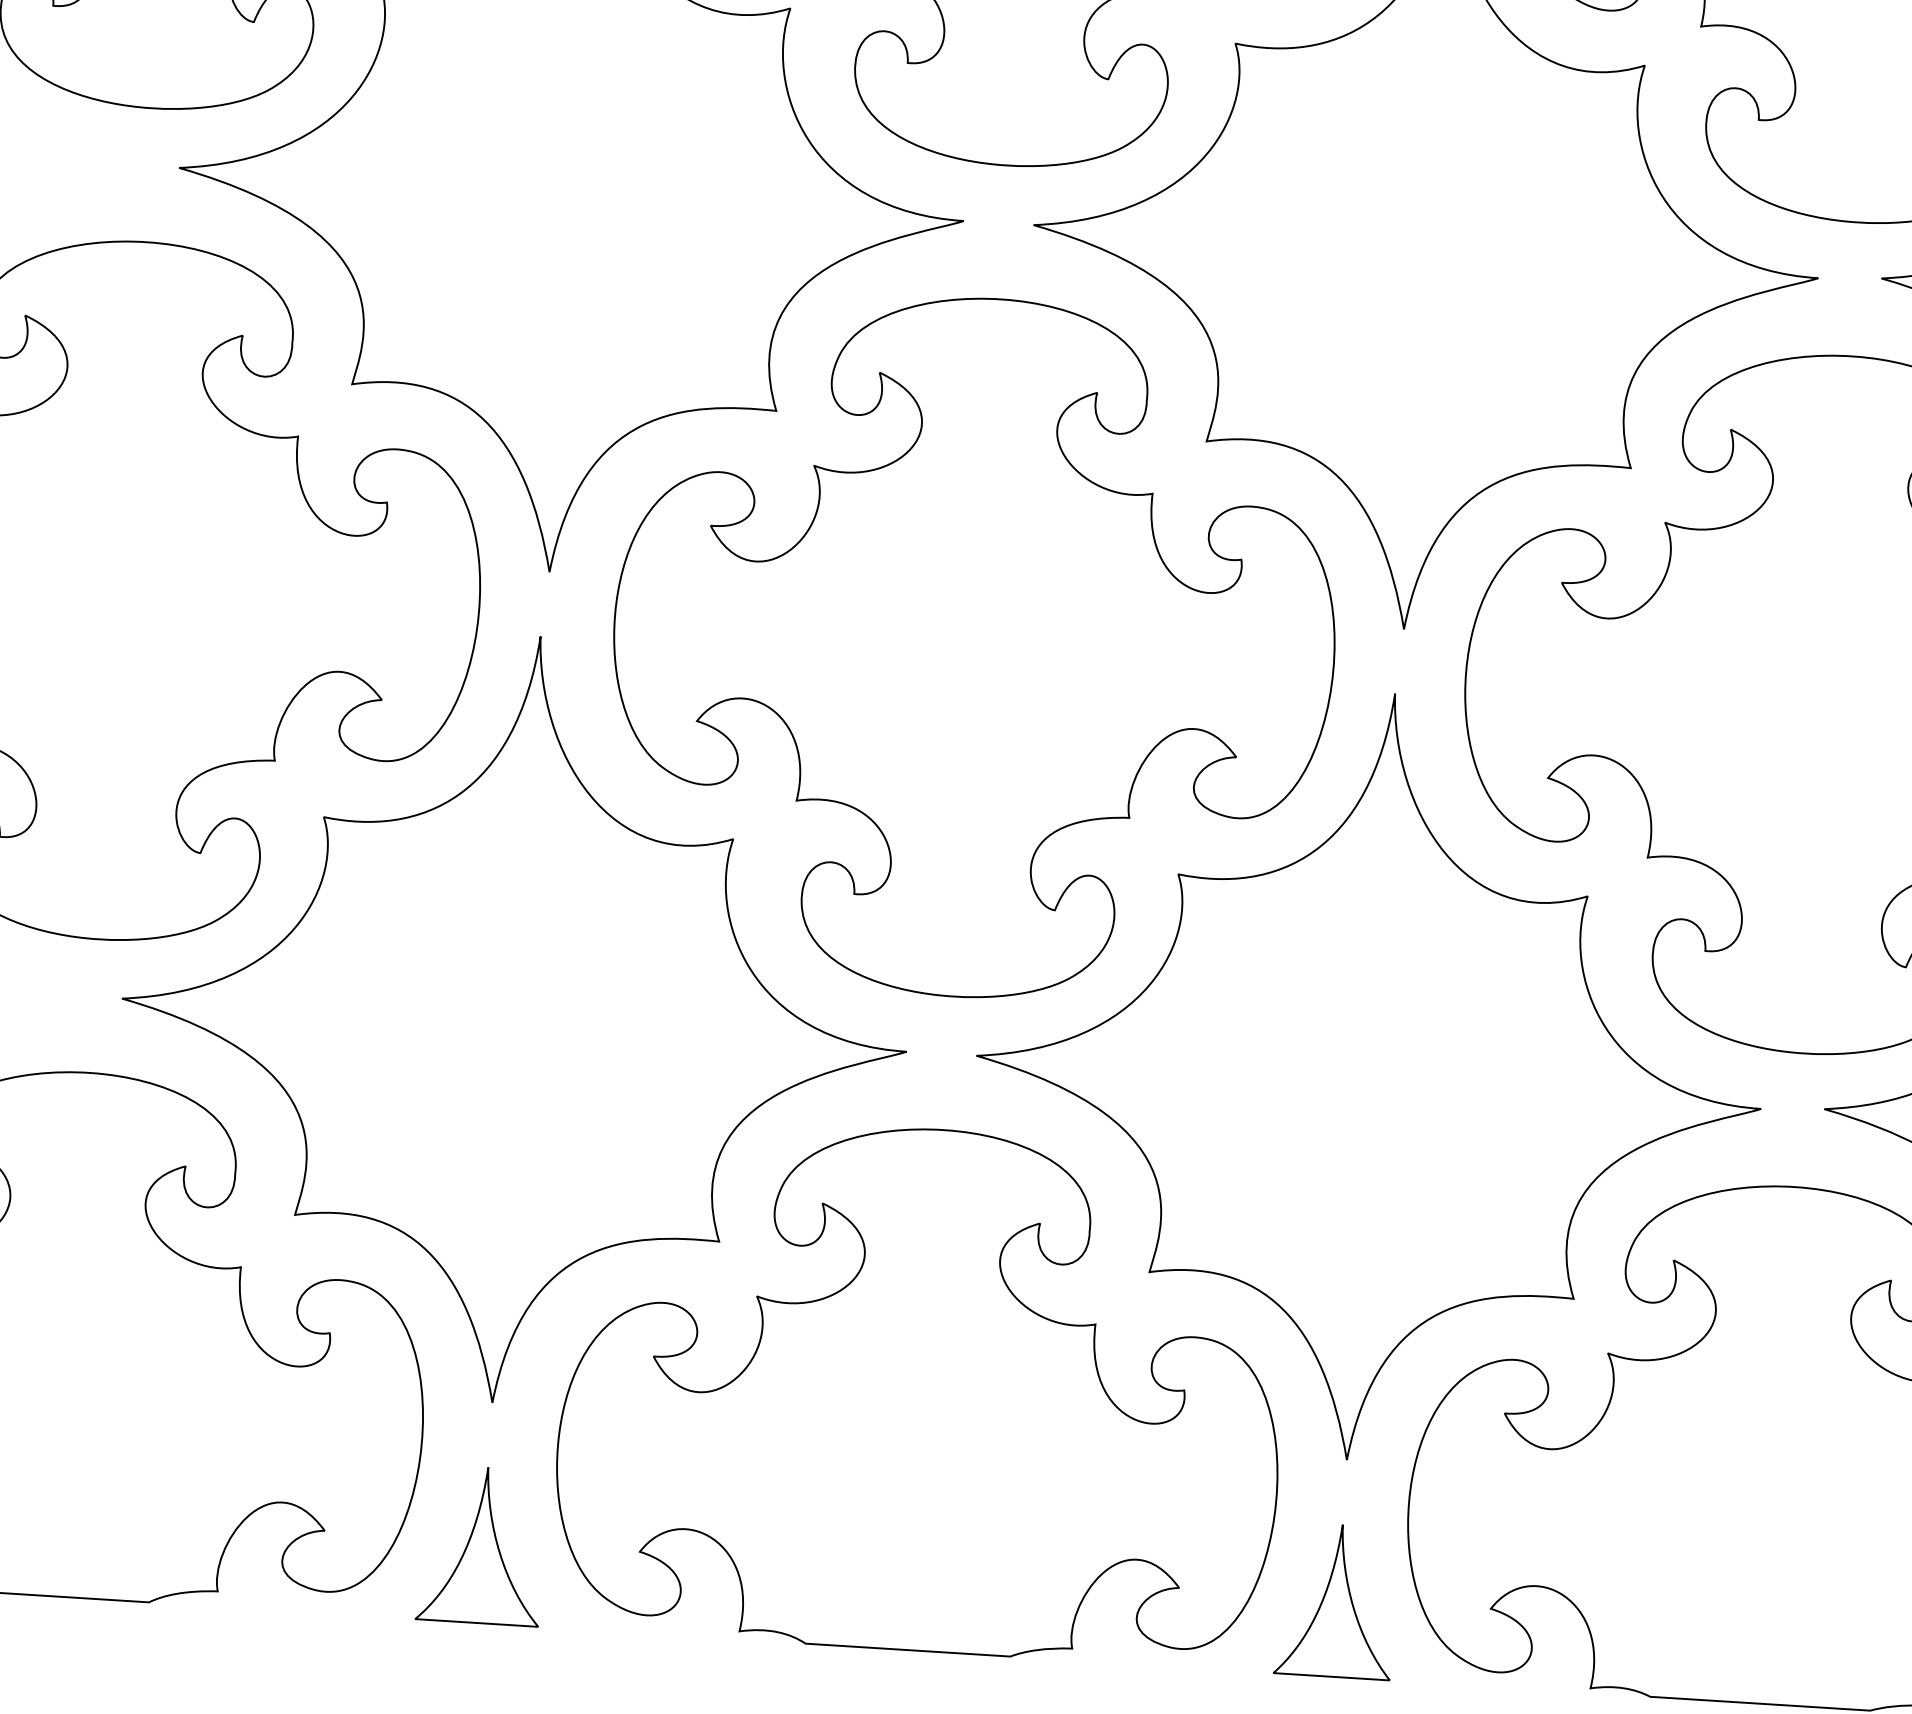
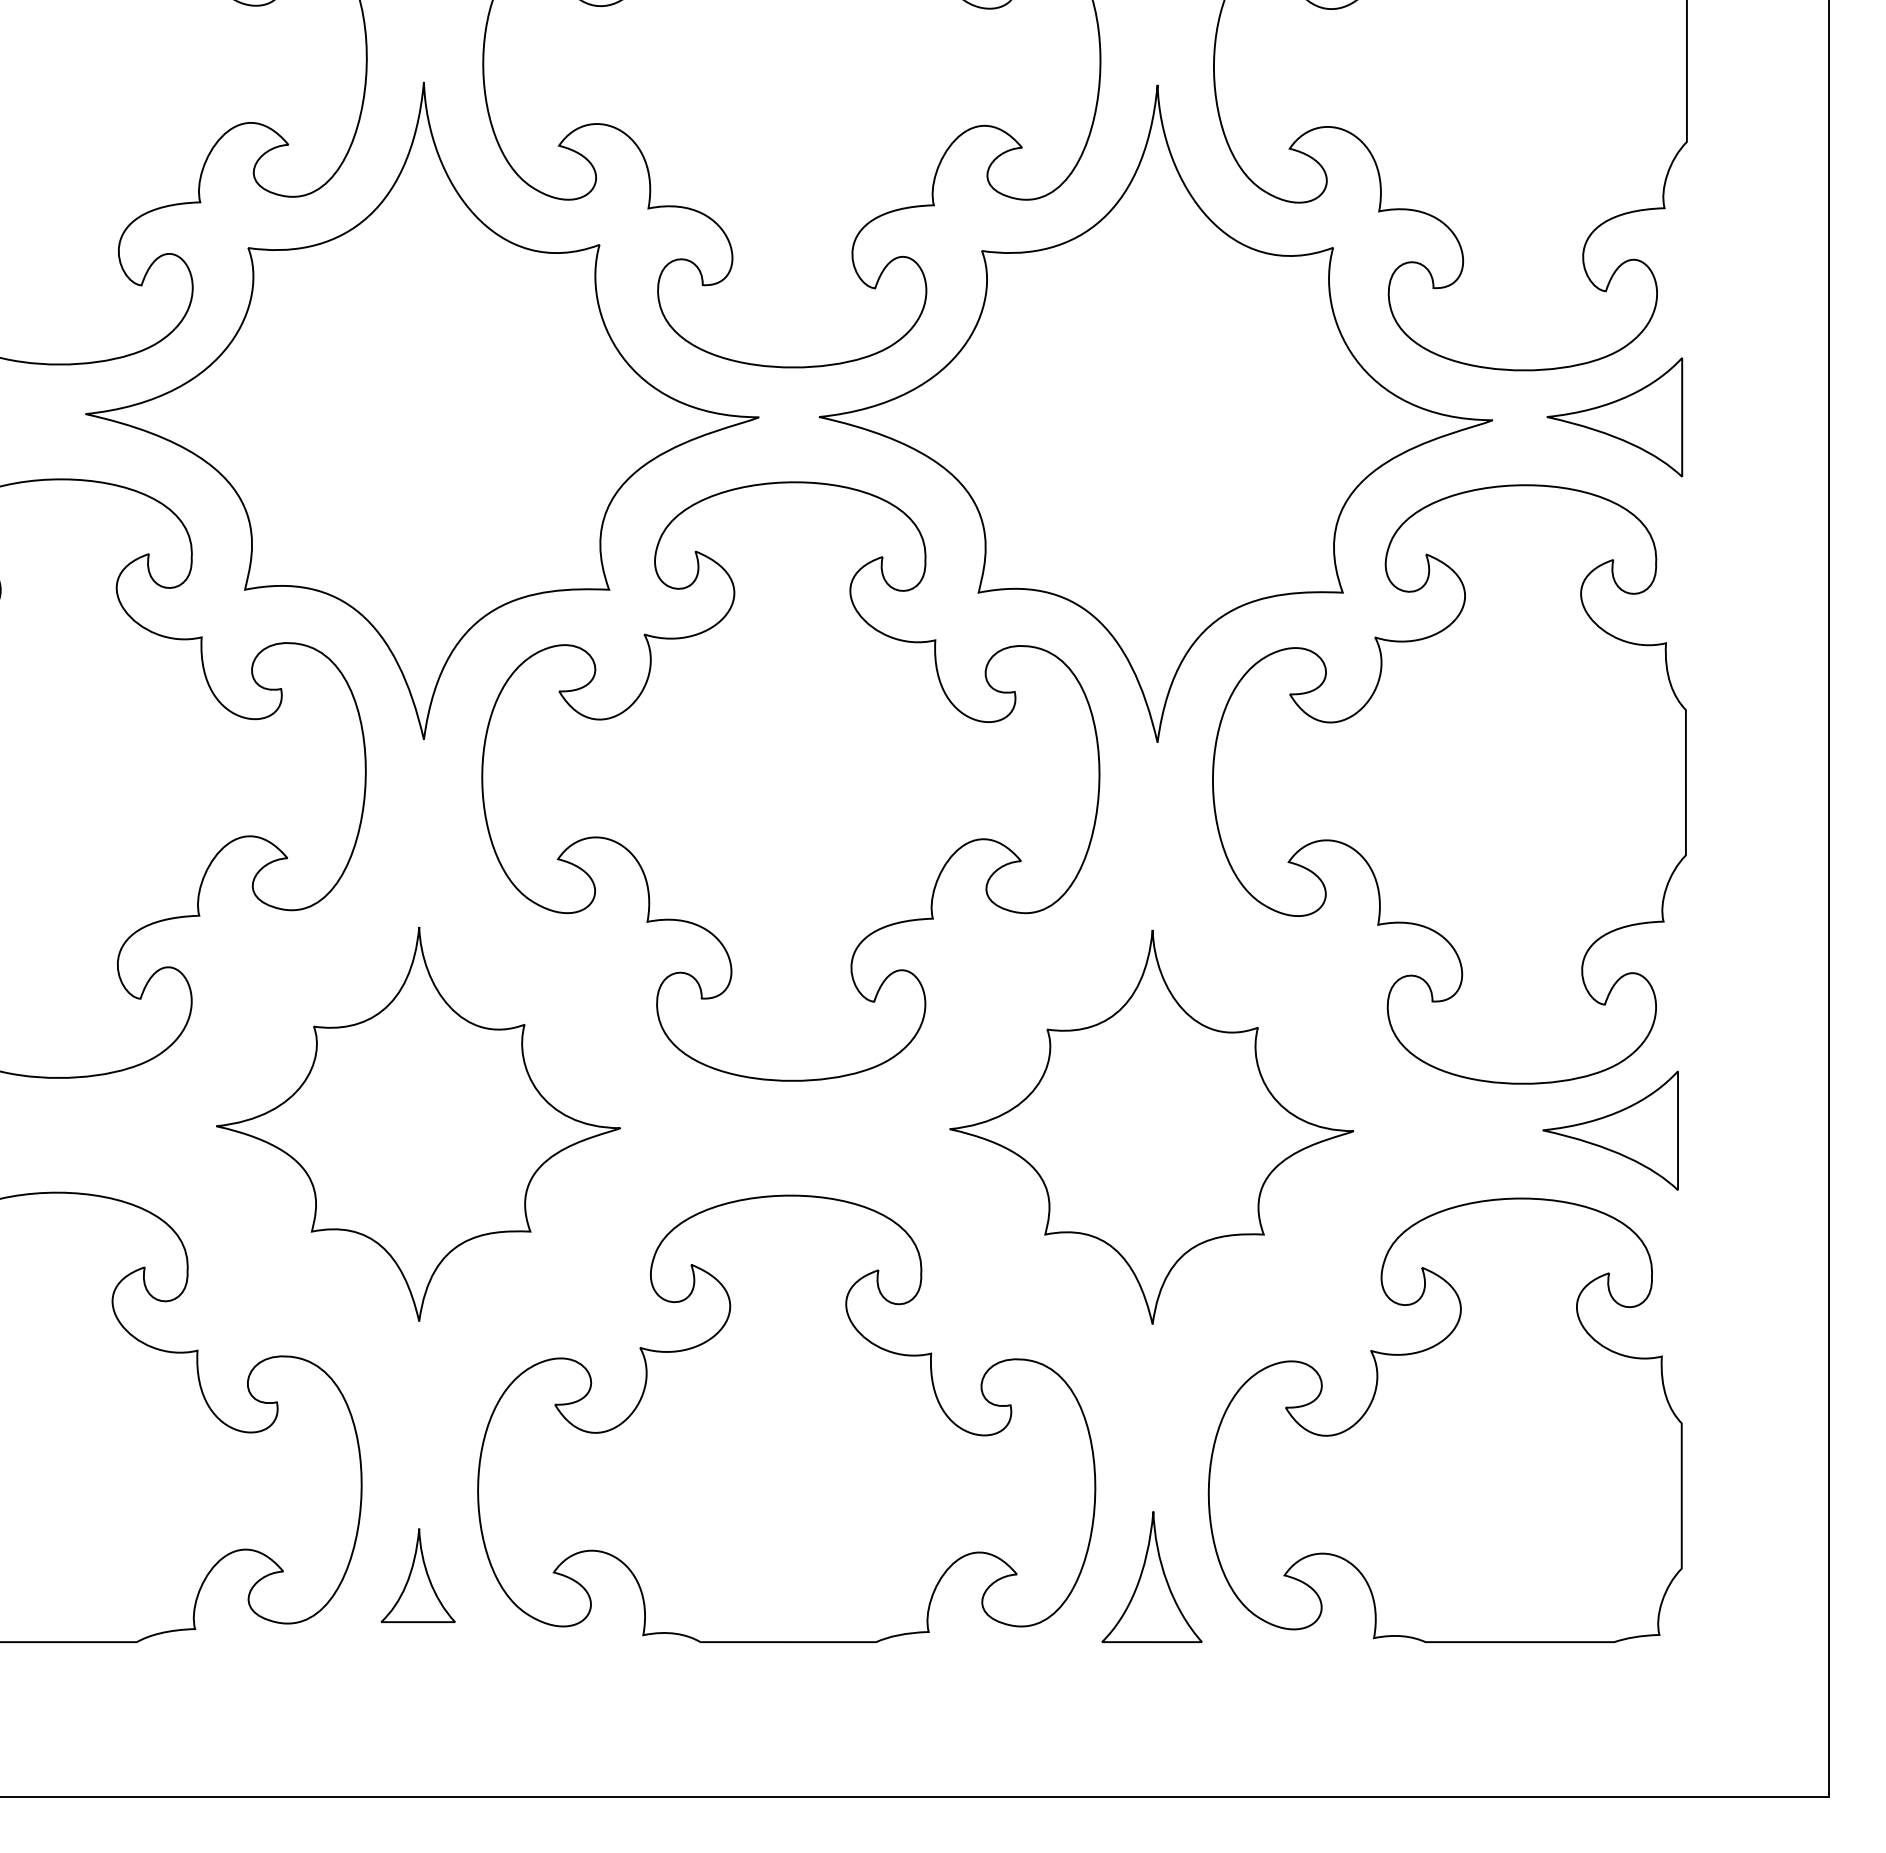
part: (515, 1019) -> (418, 1124), size x0.6
part: (1368, 1077) -> (1151, 1127), size x0.6
part: (480, 1545) -> (417, 1575), size x0.7

